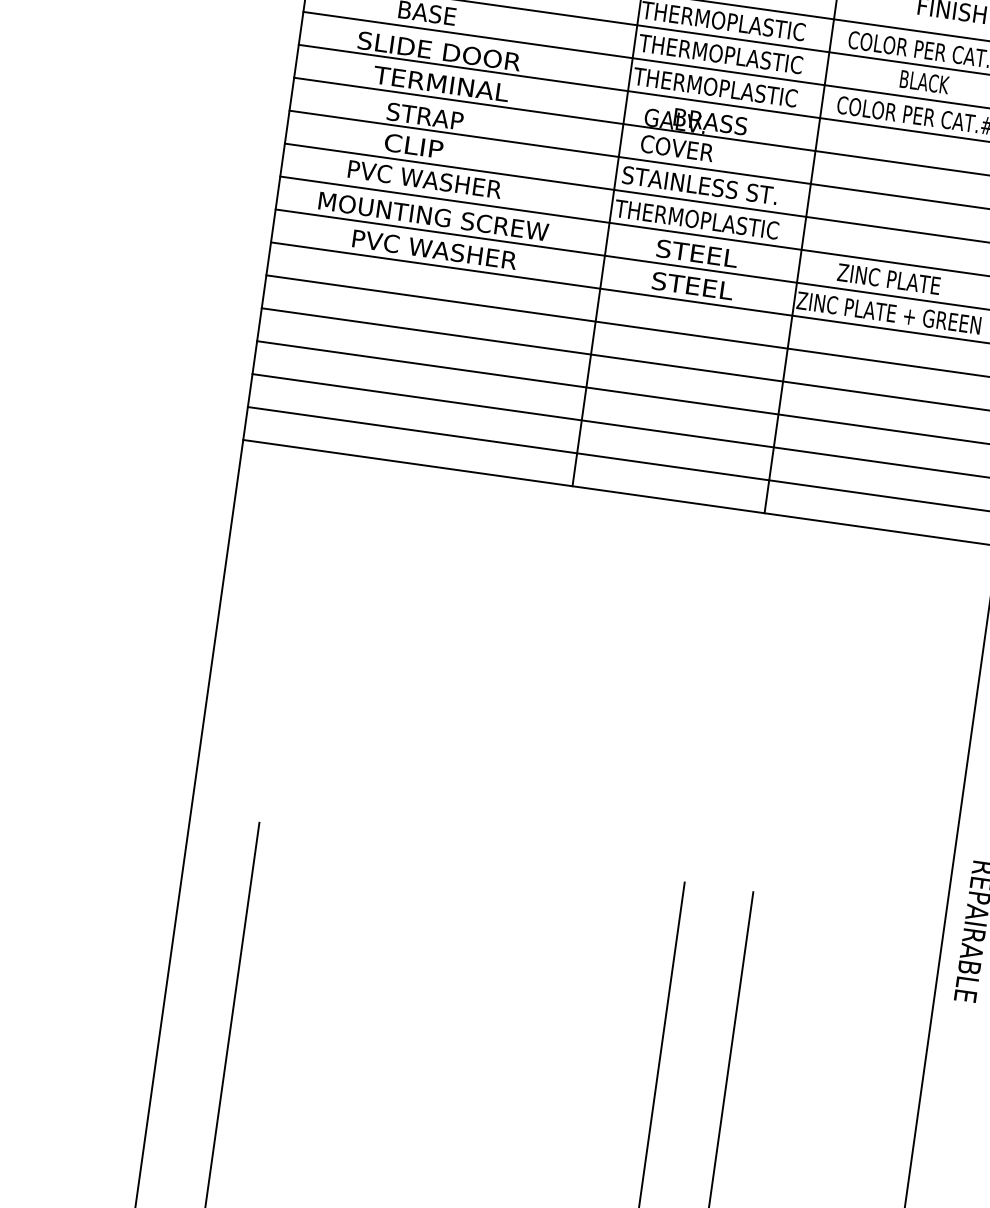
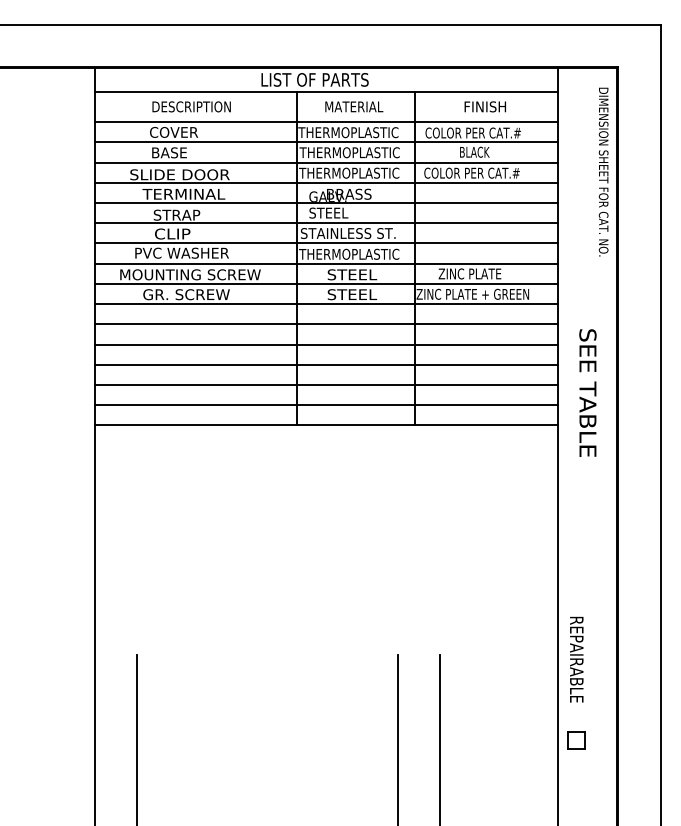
text: (677, 147) -> (331, 212), COVER -> STEEL
text: (434, 249) -> (193, 294), PVC WASHER -> GR. SCREW
part: (955, 1063) -> (576, 740), added

